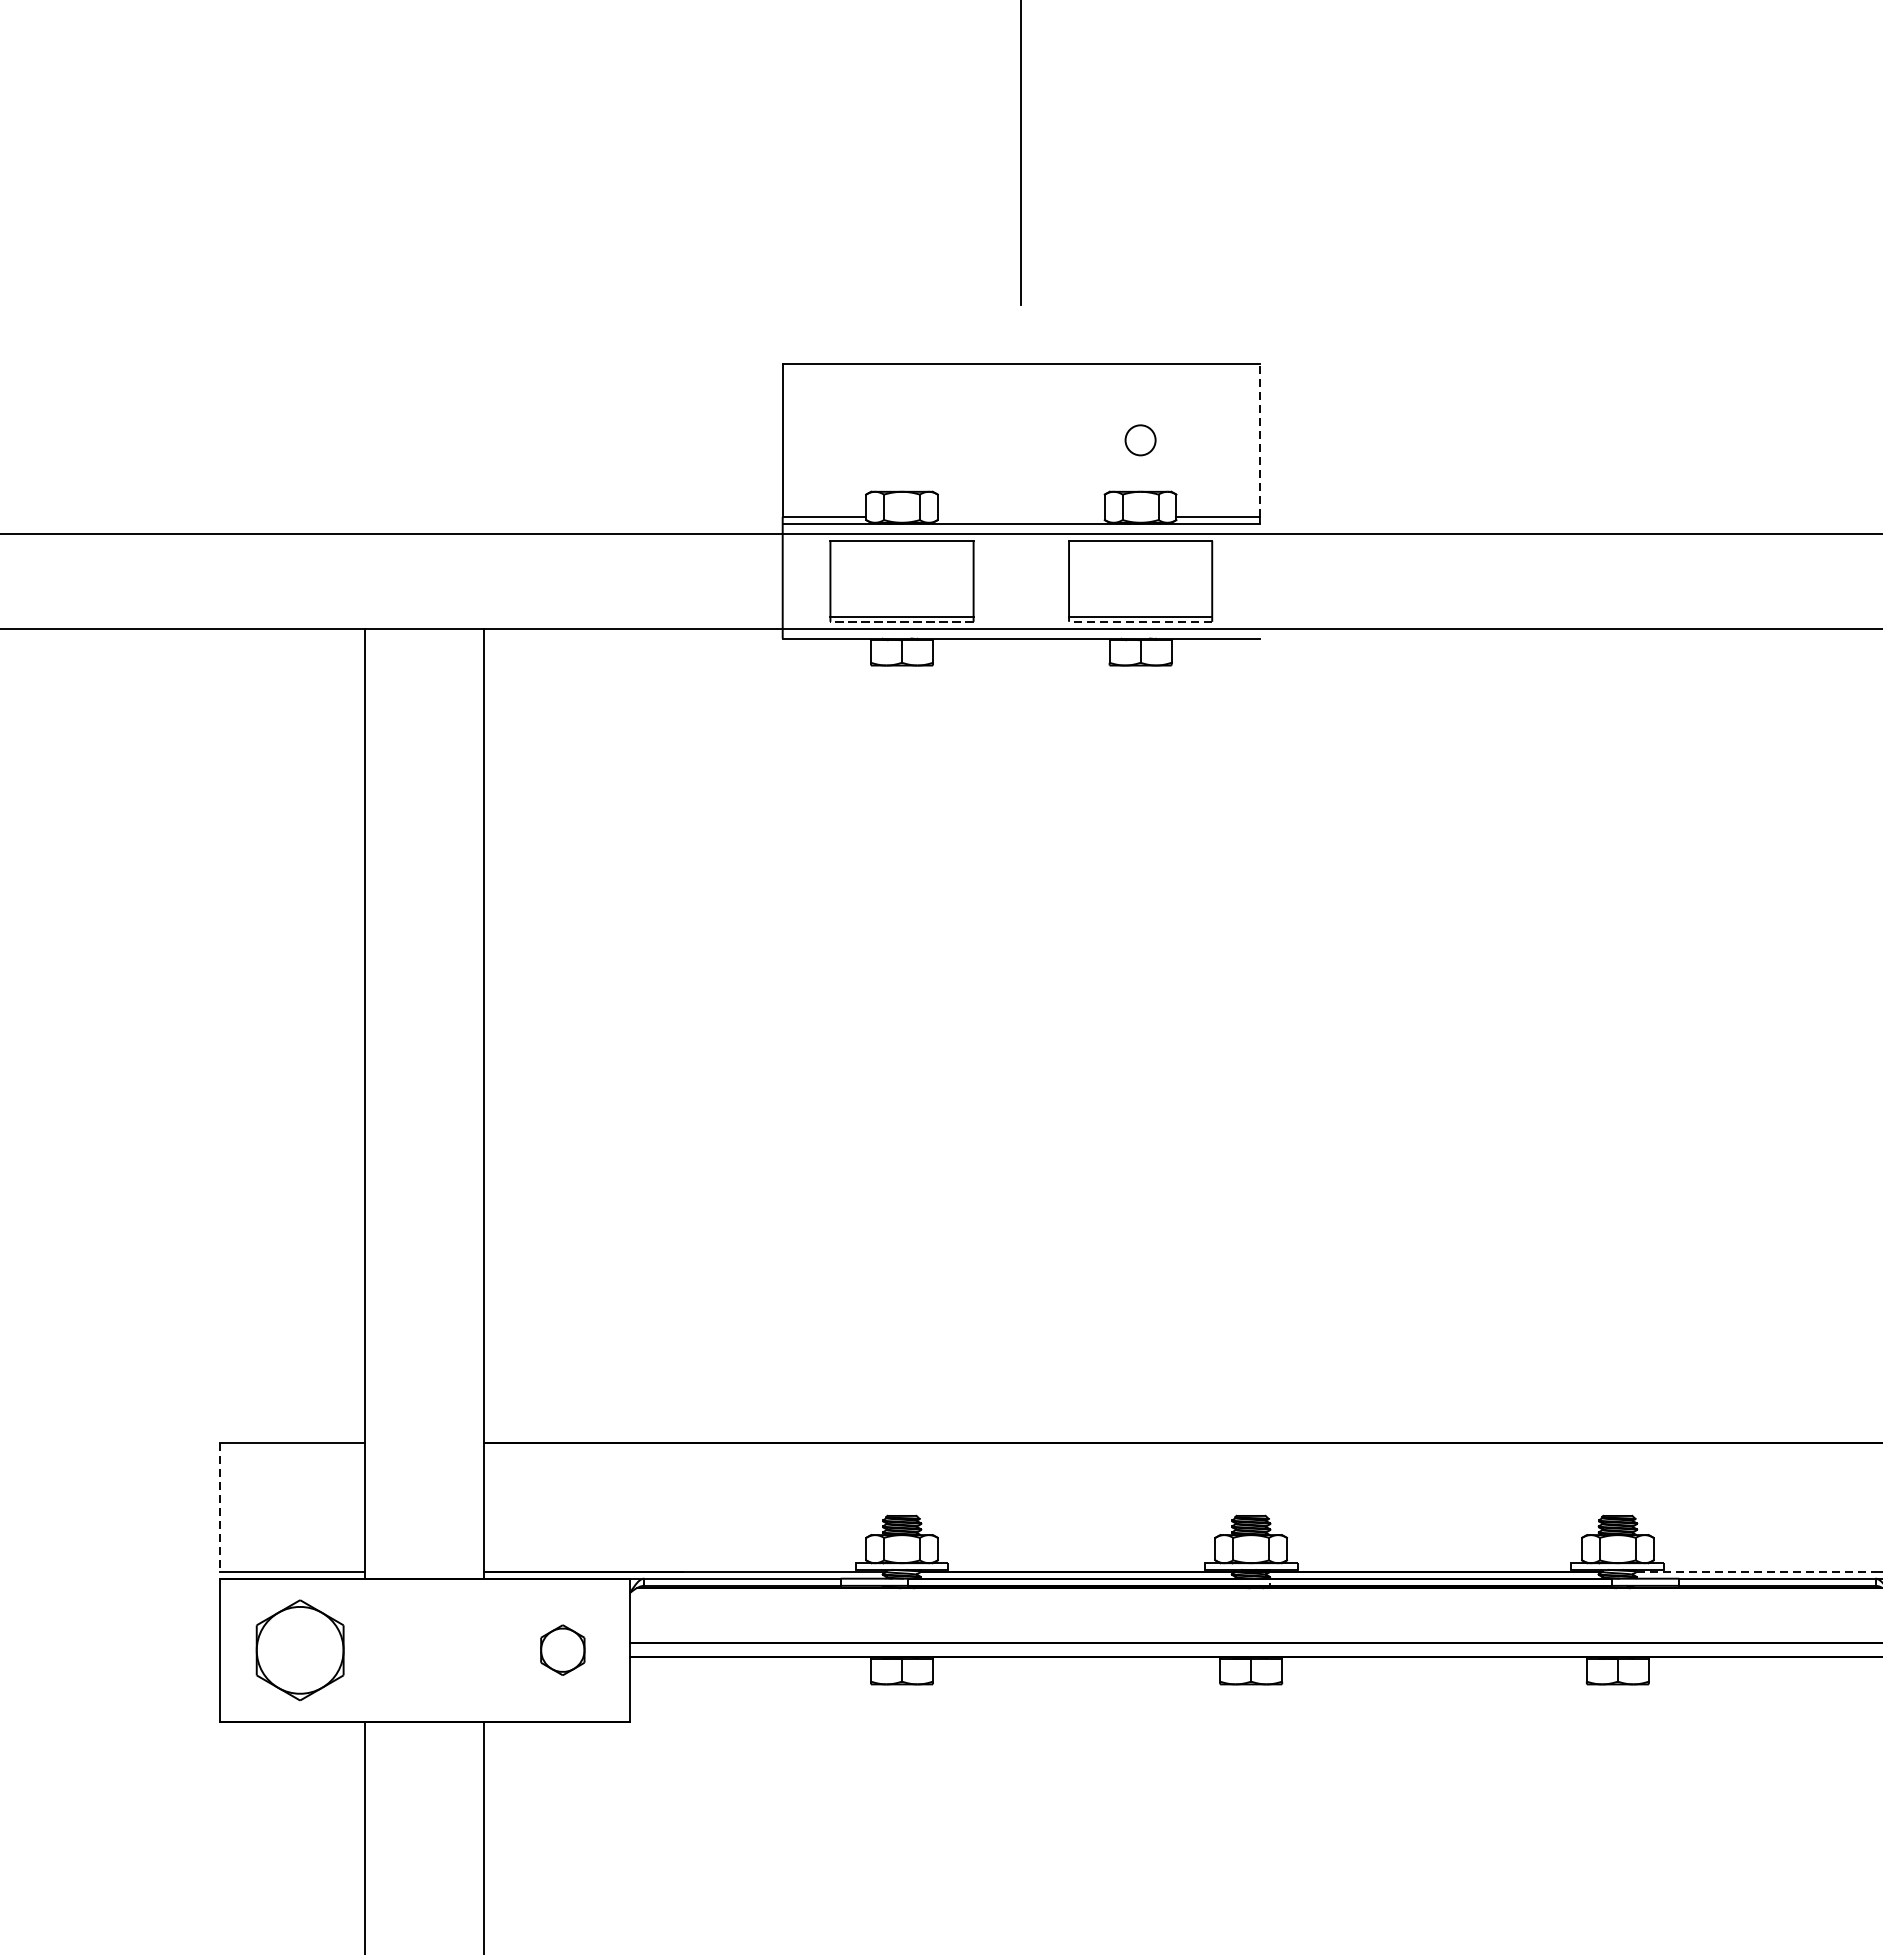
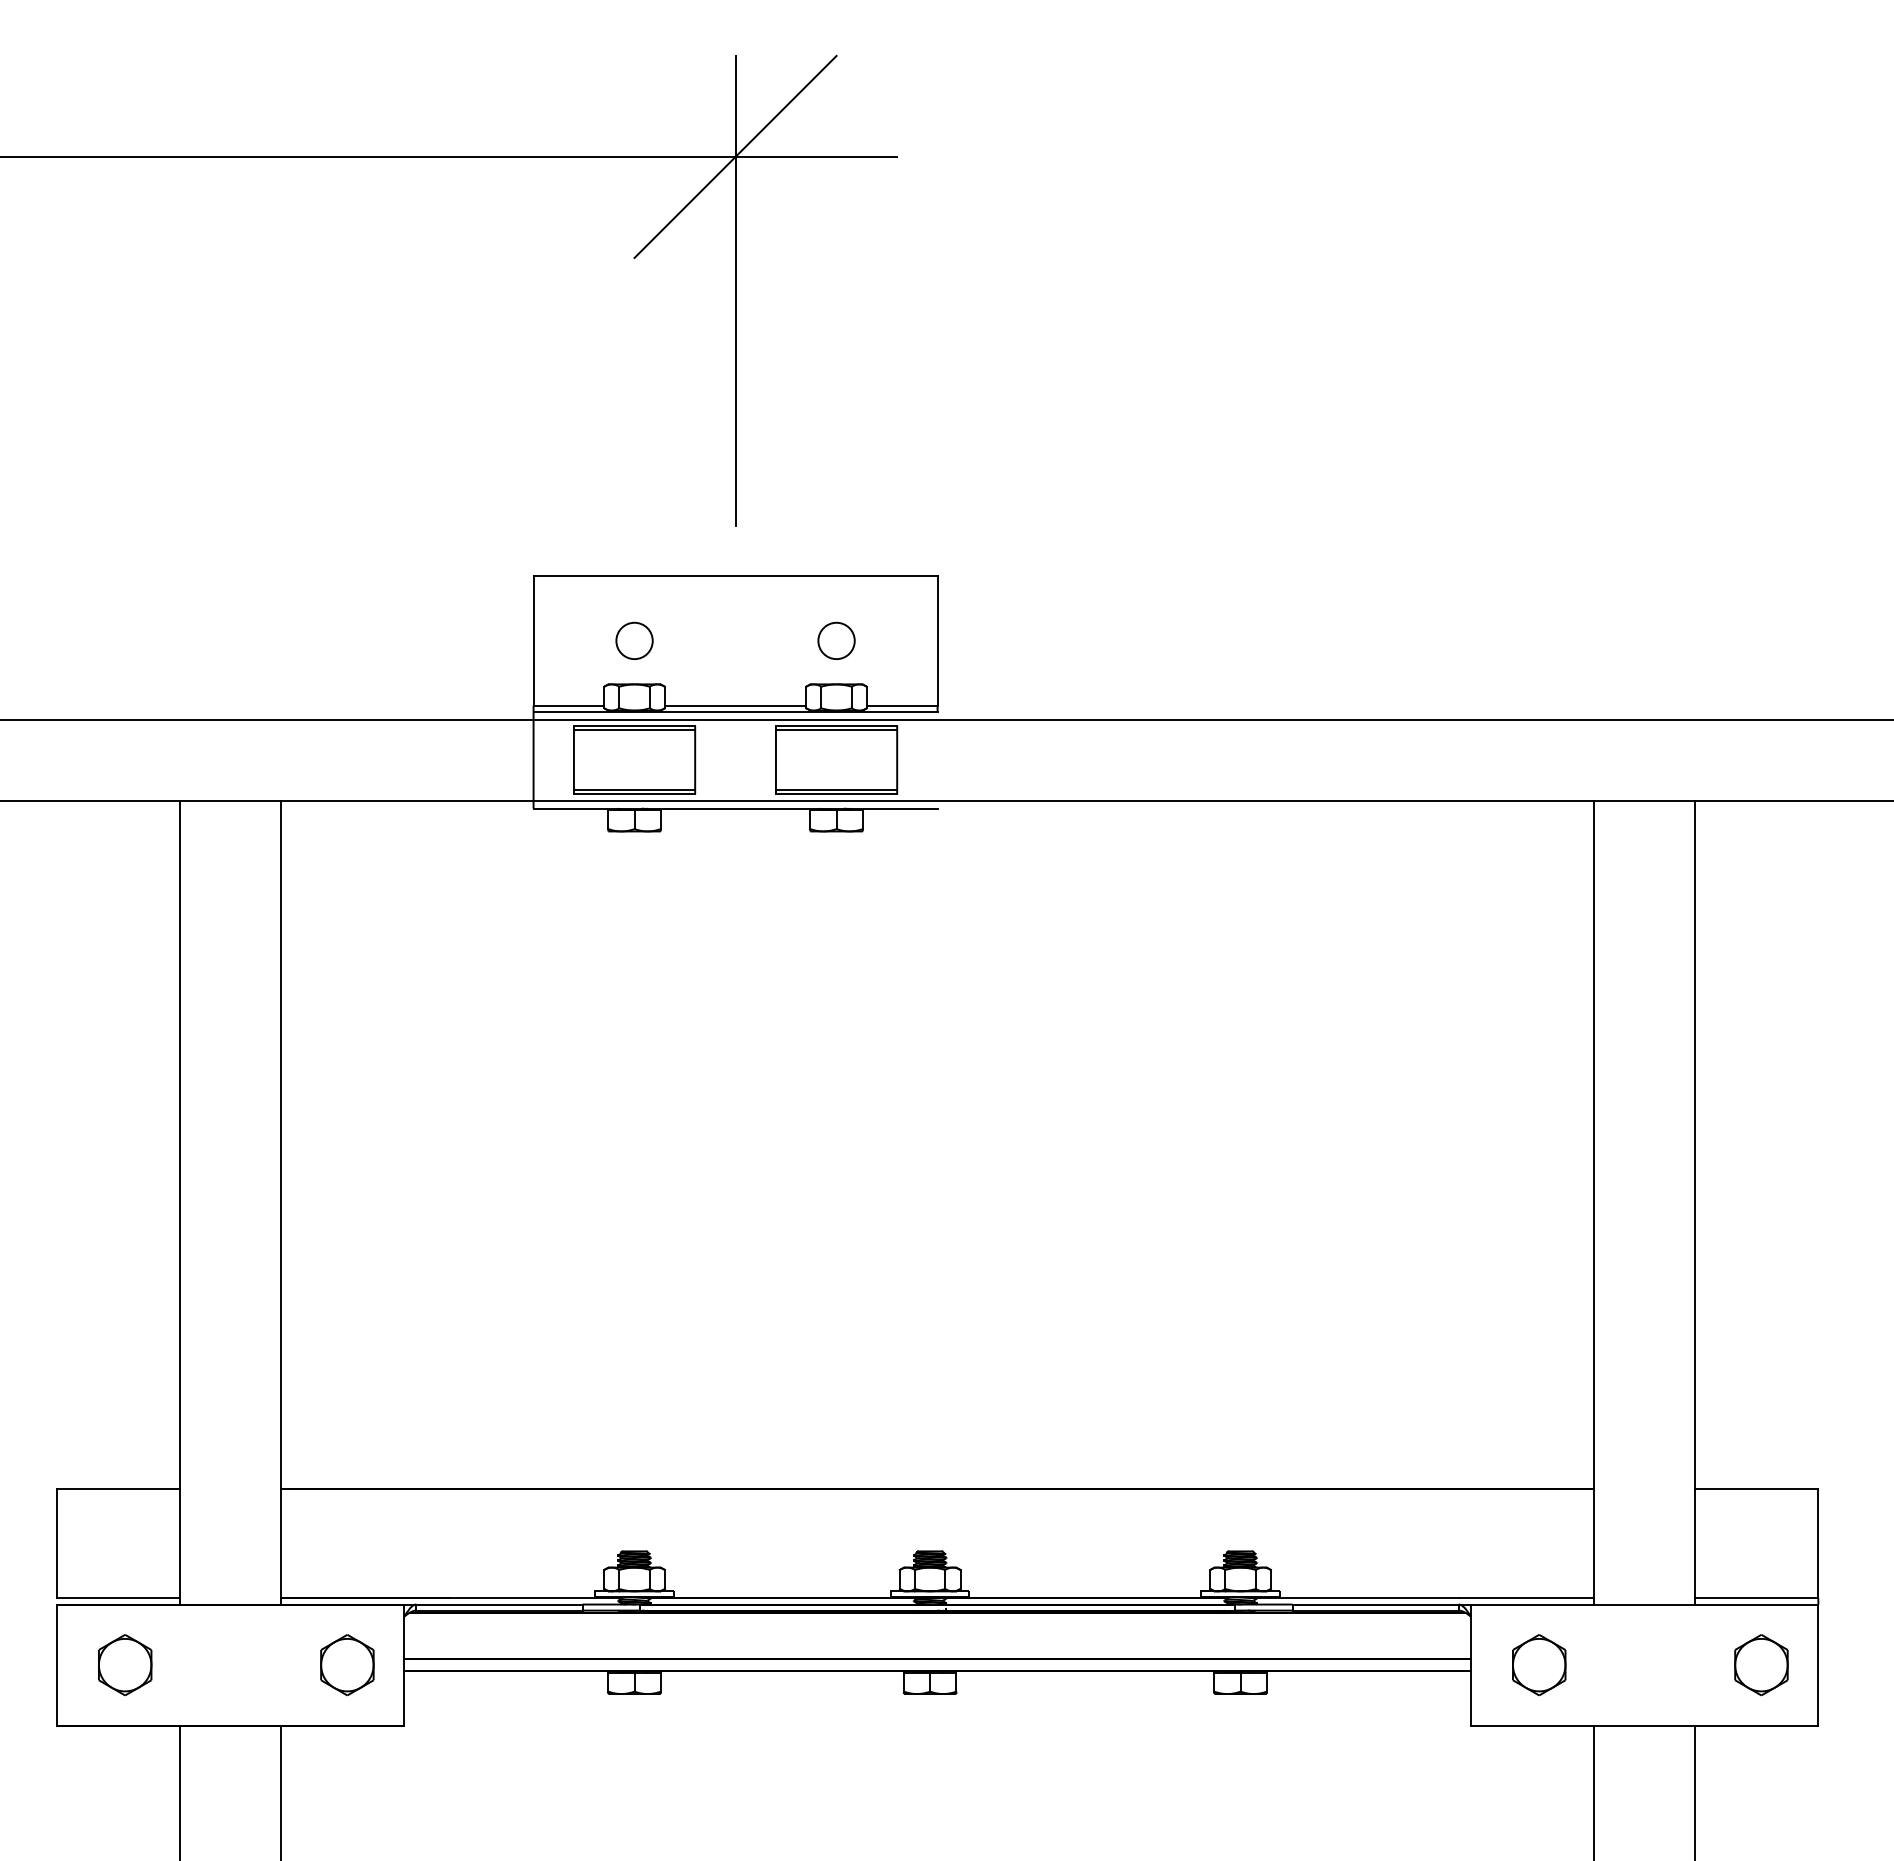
circle: (901, 439) -> (634, 640), added
circle: (1140, 439) -> (836, 640), size x1.43
line: (1259, 439) -> (937, 640), dashed -> solid
line: (1021, 516) -> (735, 705), added
line: (901, 546) -> (634, 730), added
line: (1140, 546) -> (836, 730), added
line: (901, 621) -> (634, 794), dashed -> solid
line: (1140, 621) -> (836, 794), dashed -> solid
line: (219, 1506) -> (56, 1543), dashed -> solid
line: (1757, 1571) -> (1358, 1598), dashed -> solid
part: (300, 1649) -> (125, 1664), size x0.71
part: (562, 1649) -> (347, 1664), size x1.43

